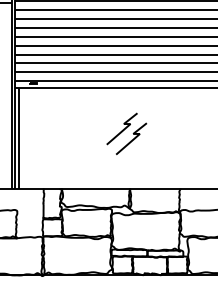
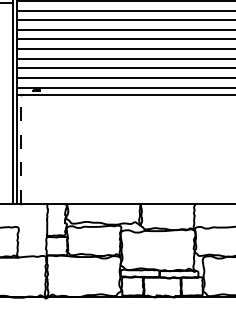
part: (126, 133) -> (136, 144), removed
line: (19, 137) -> (21, 148), solid -> dashed

